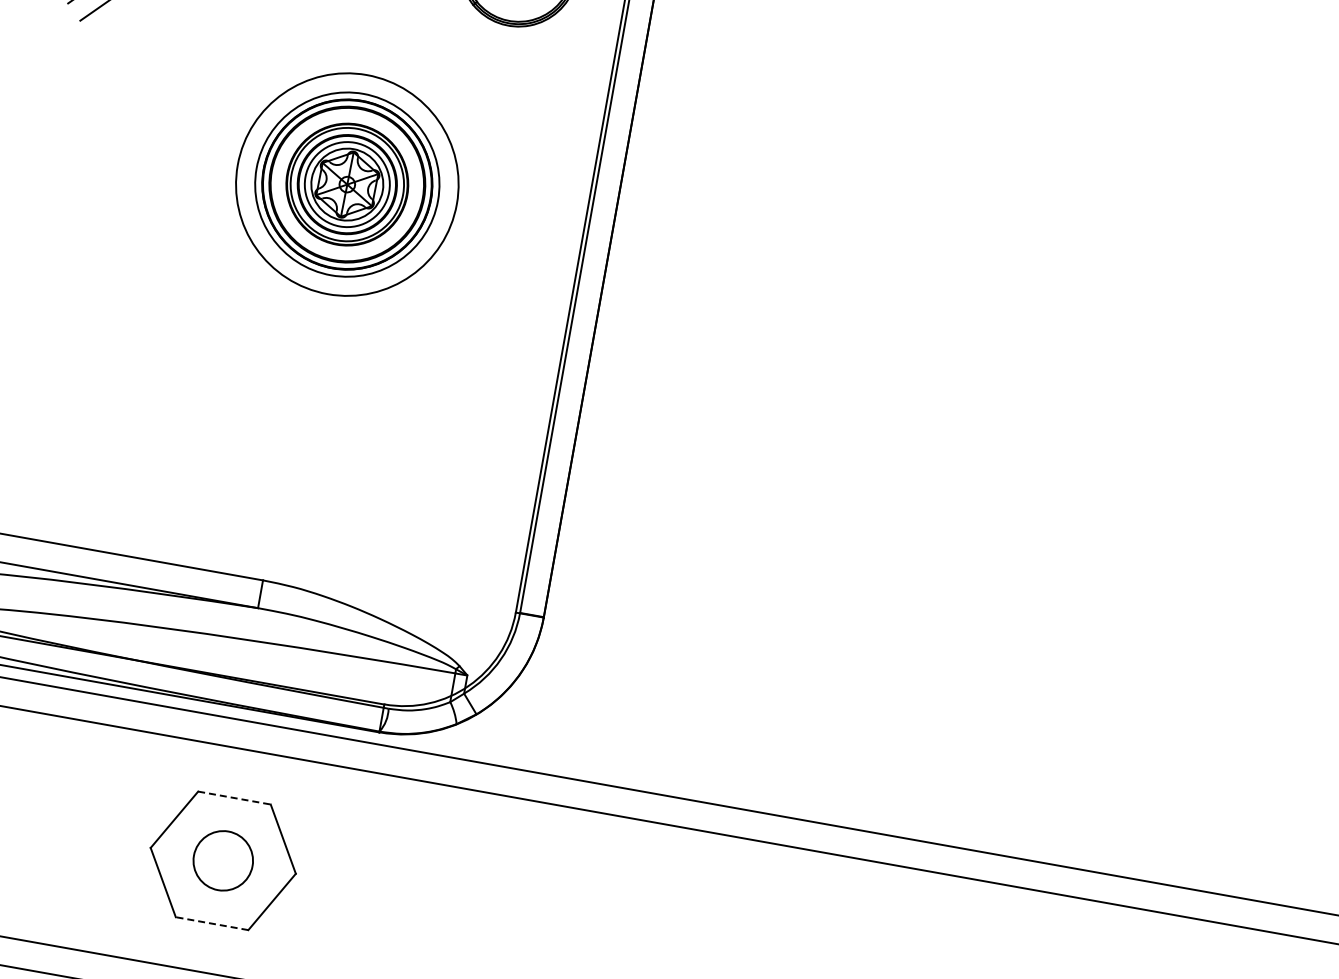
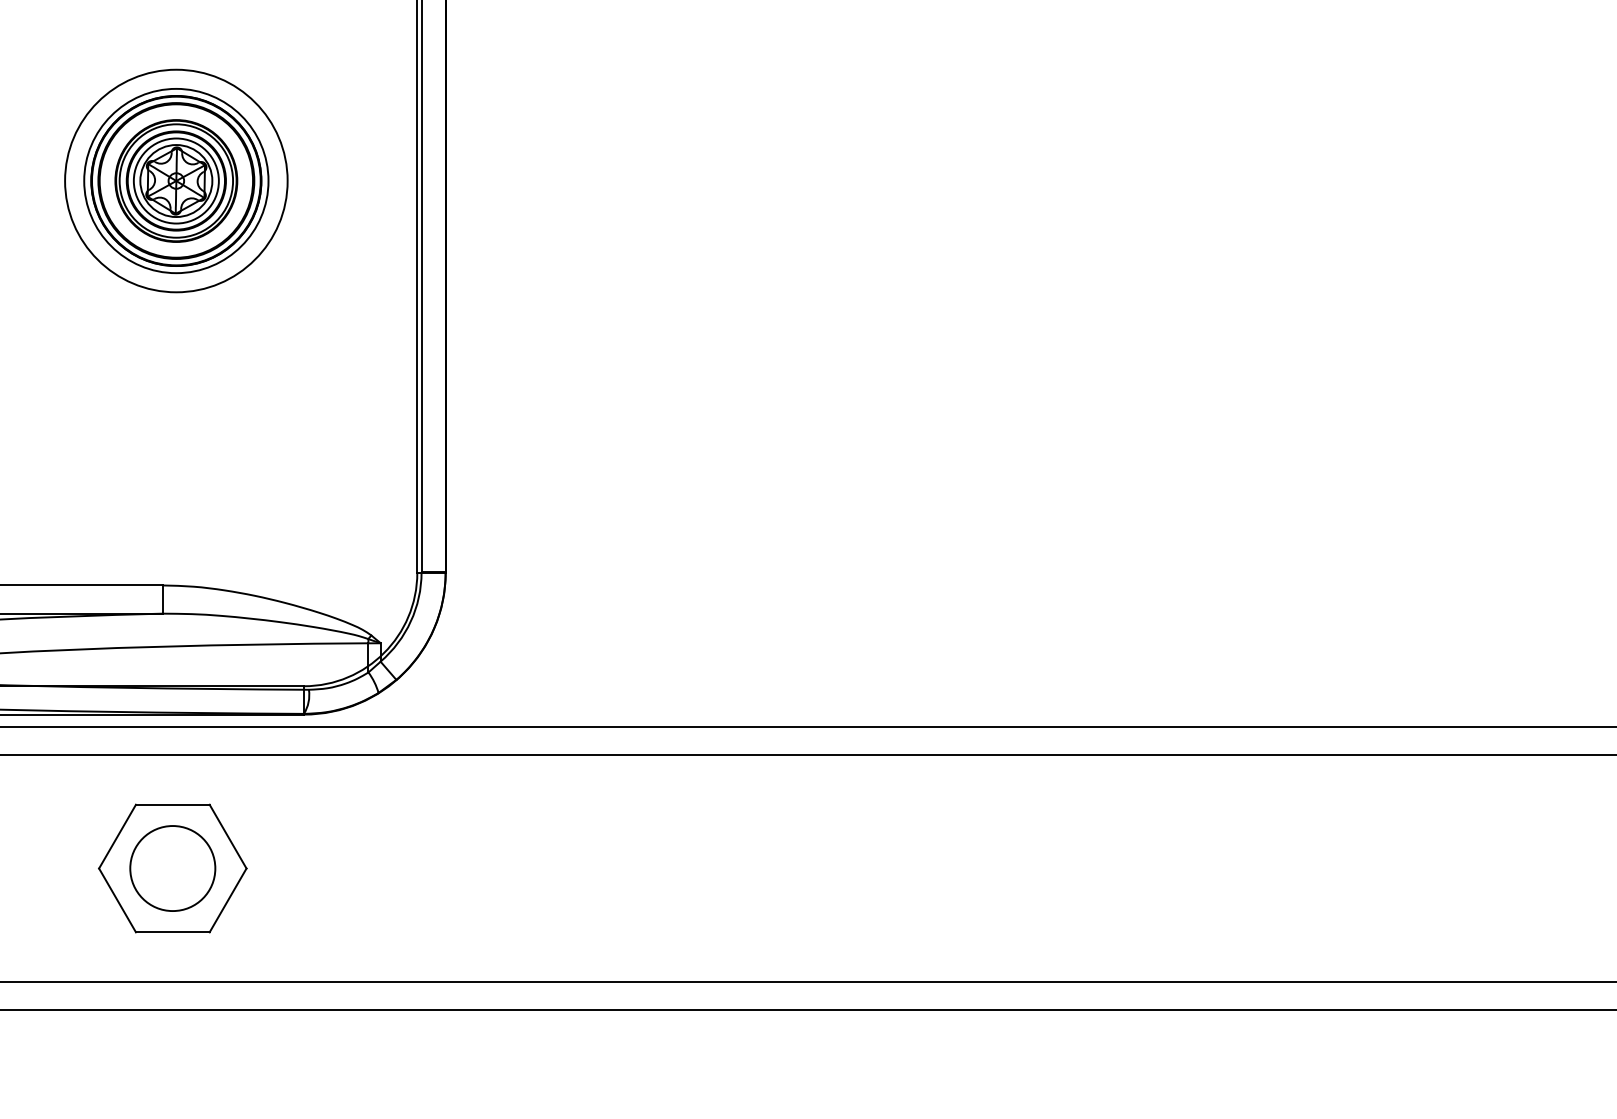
line: (234, 797) -> (172, 804), dashed -> solid
circle: (222, 860) -> (172, 868), size x1.43
line: (211, 923) -> (172, 932), dashed -> solid

